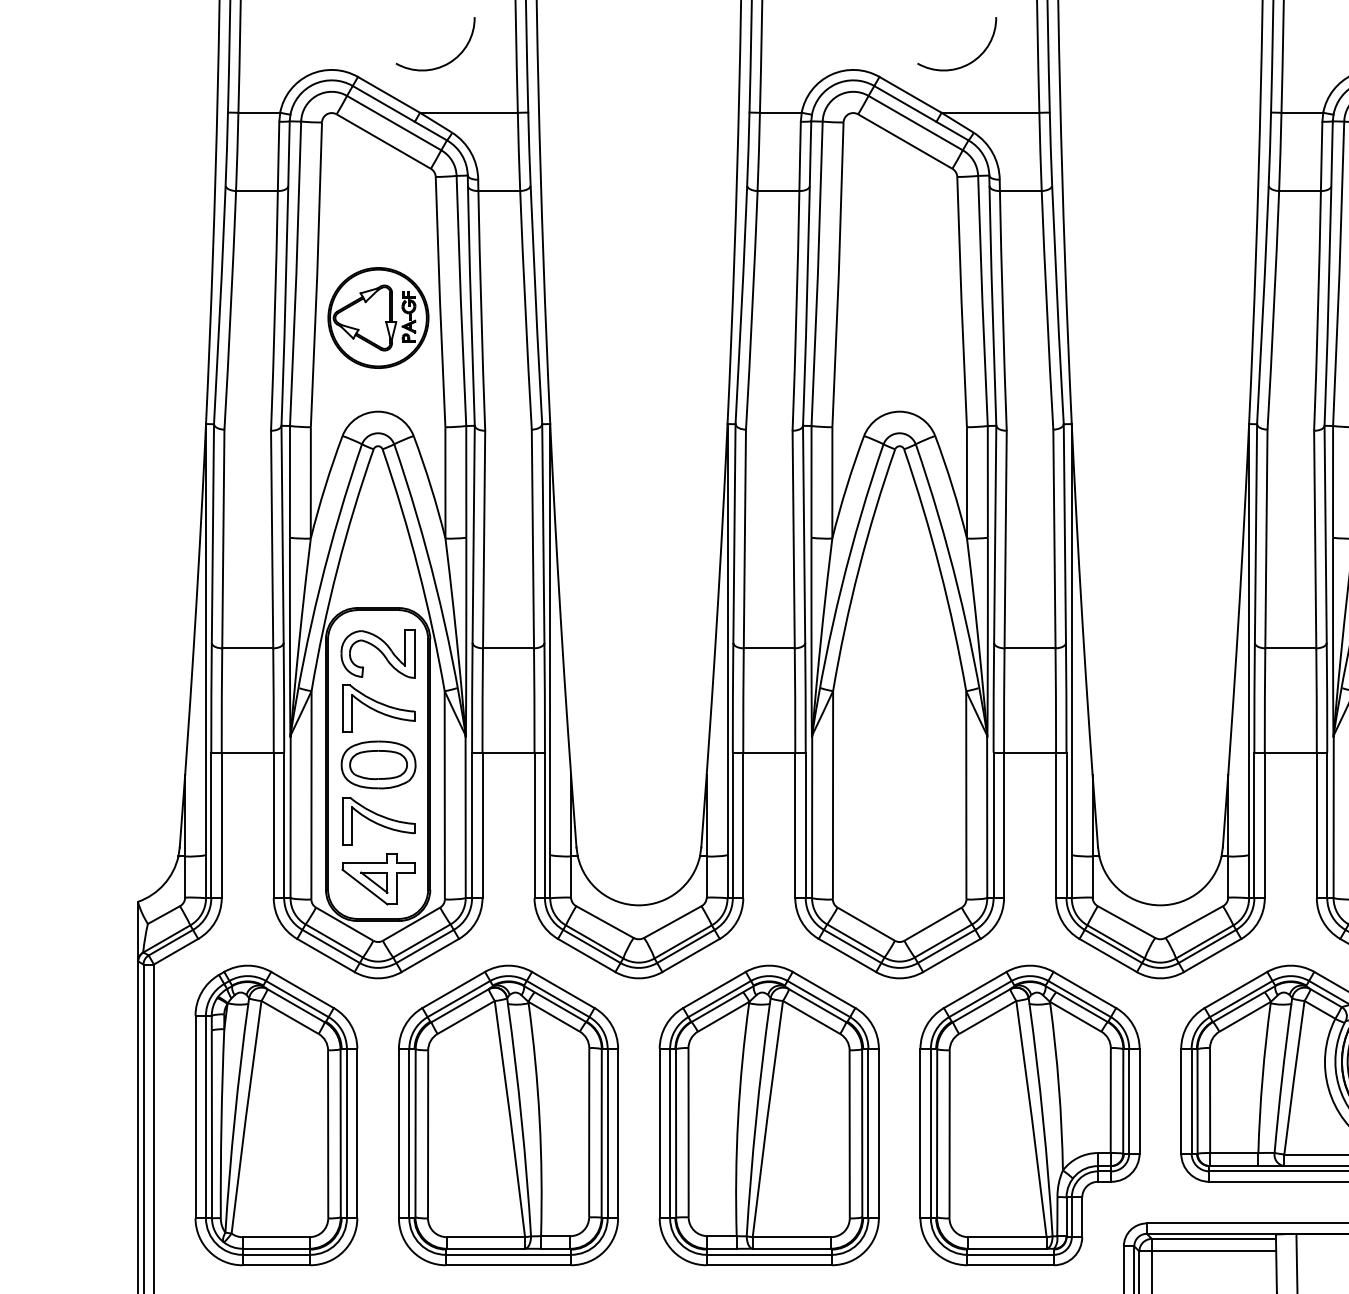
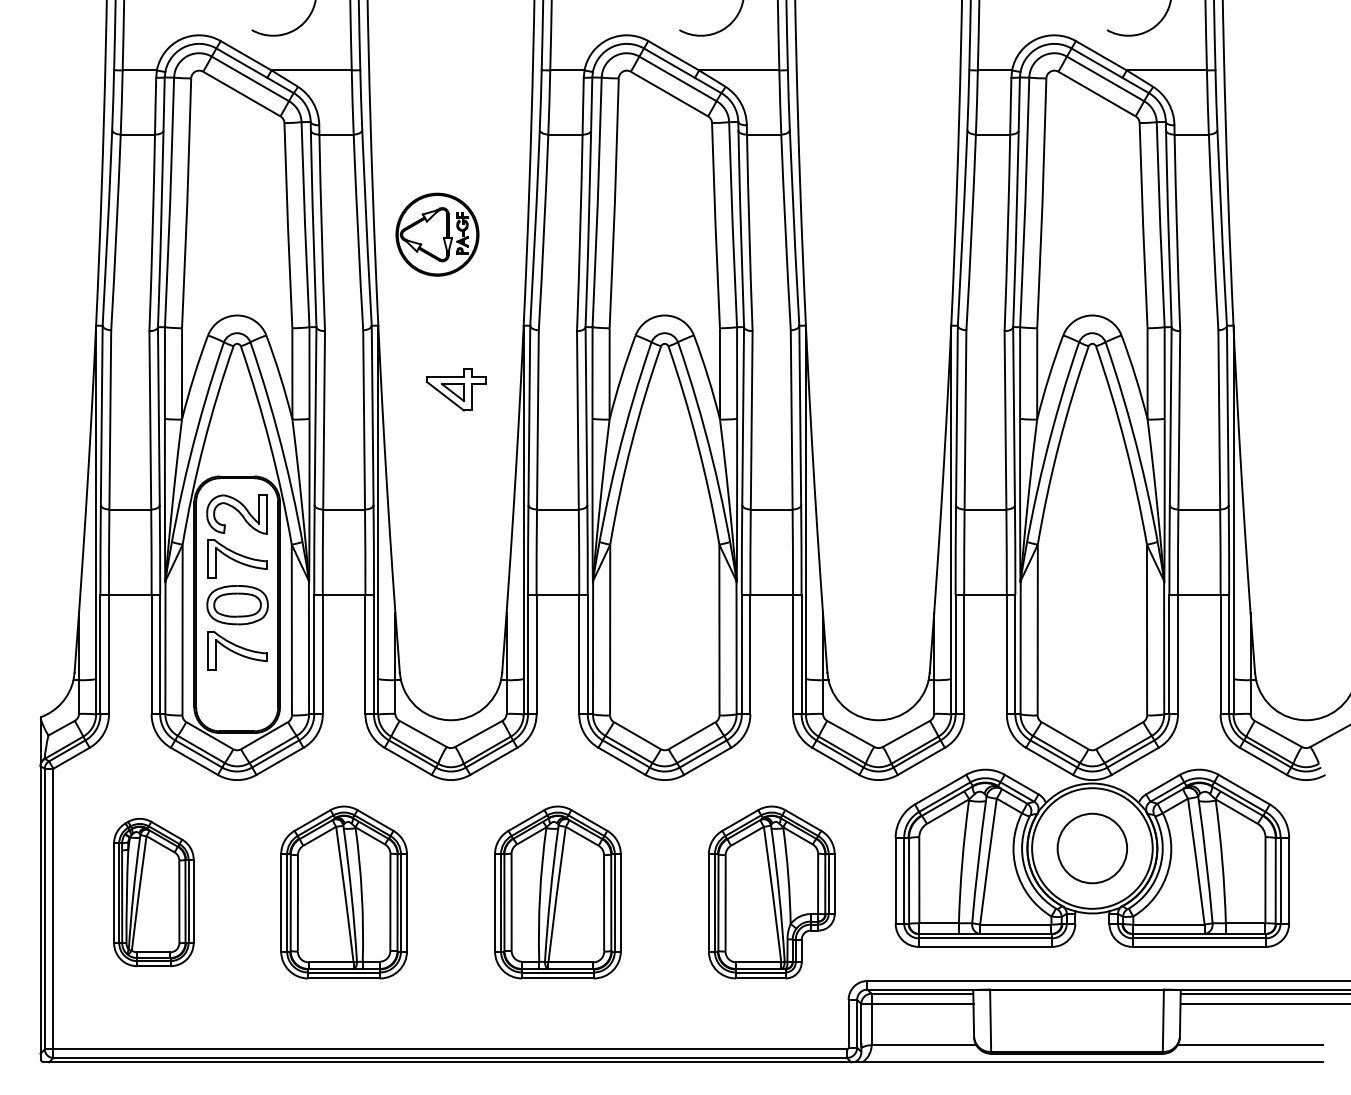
part: (378, 317) -> (437, 234), moved
part: (378, 878) -> (456, 389), moved
part: (276, 1115) -> (153, 892), size x0.6
part: (507, 1115) -> (343, 892), size x0.7
part: (768, 1115) -> (557, 892), size x0.7
part: (1029, 1115) -> (771, 892), size x0.7

